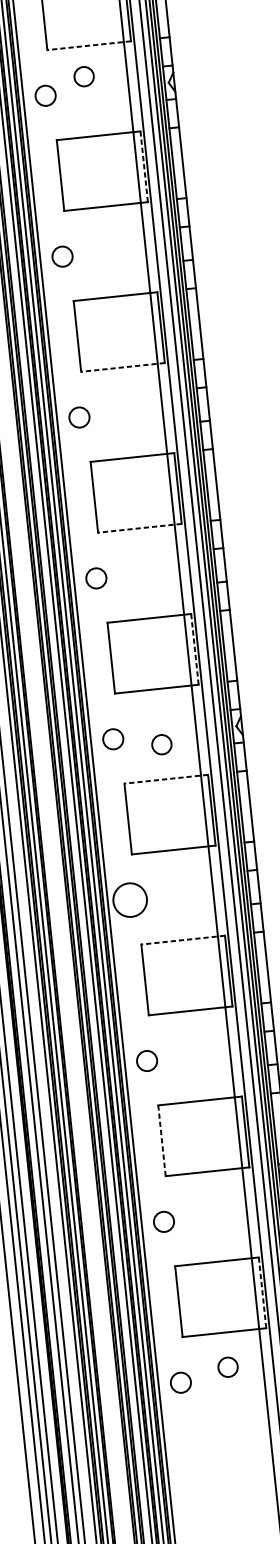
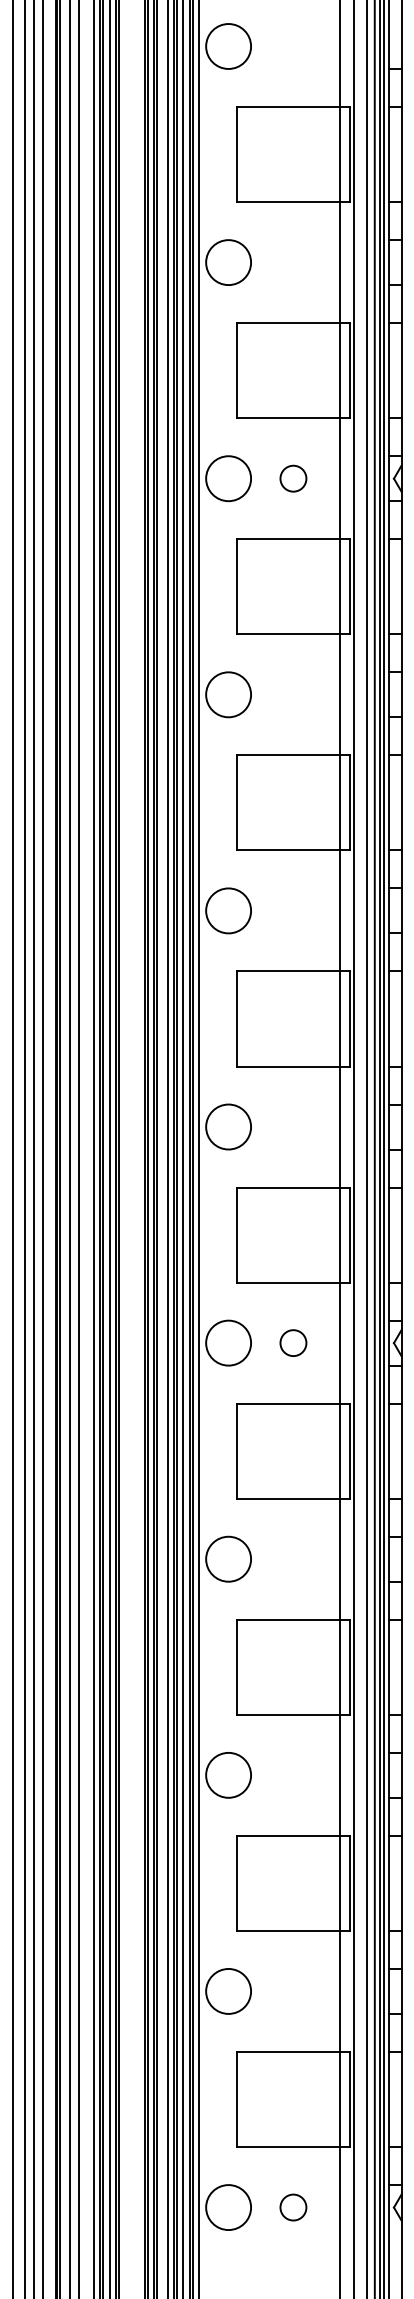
line: (88, 45) -> (292, 418), dashed -> solid
circle: (84, 76) -> (293, 478), moved
circle: (45, 95) -> (228, 478), size x1.67
line: (144, 166) -> (349, 586), dashed -> solid
circle: (62, 256) -> (228, 694), size x1.67
line: (122, 367) -> (292, 850), dashed -> solid
circle: (79, 417) -> (228, 910), size x1.67
line: (139, 528) -> (292, 1066), dashed -> solid
circle: (96, 578) -> (228, 1126), size x1.67
line: (194, 649) -> (349, 1235), dashed -> solid
circle: (113, 738) -> (228, 1342), size x1.67
circle: (161, 744) -> (293, 1342), moved
line: (165, 779) -> (292, 1403), dashed -> solid
line: (182, 940) -> (292, 1619), dashed -> solid
circle: (146, 1060) -> (228, 1774), size x1.67
line: (162, 1140) -> (237, 1883), dashed -> solid
circle: (163, 1221) -> (228, 1990), size x1.67
line: (262, 1292) -> (349, 2099), dashed -> solid
circle: (228, 1367) -> (293, 2207), moved
circle: (180, 1382) -> (228, 2207), size x1.67

